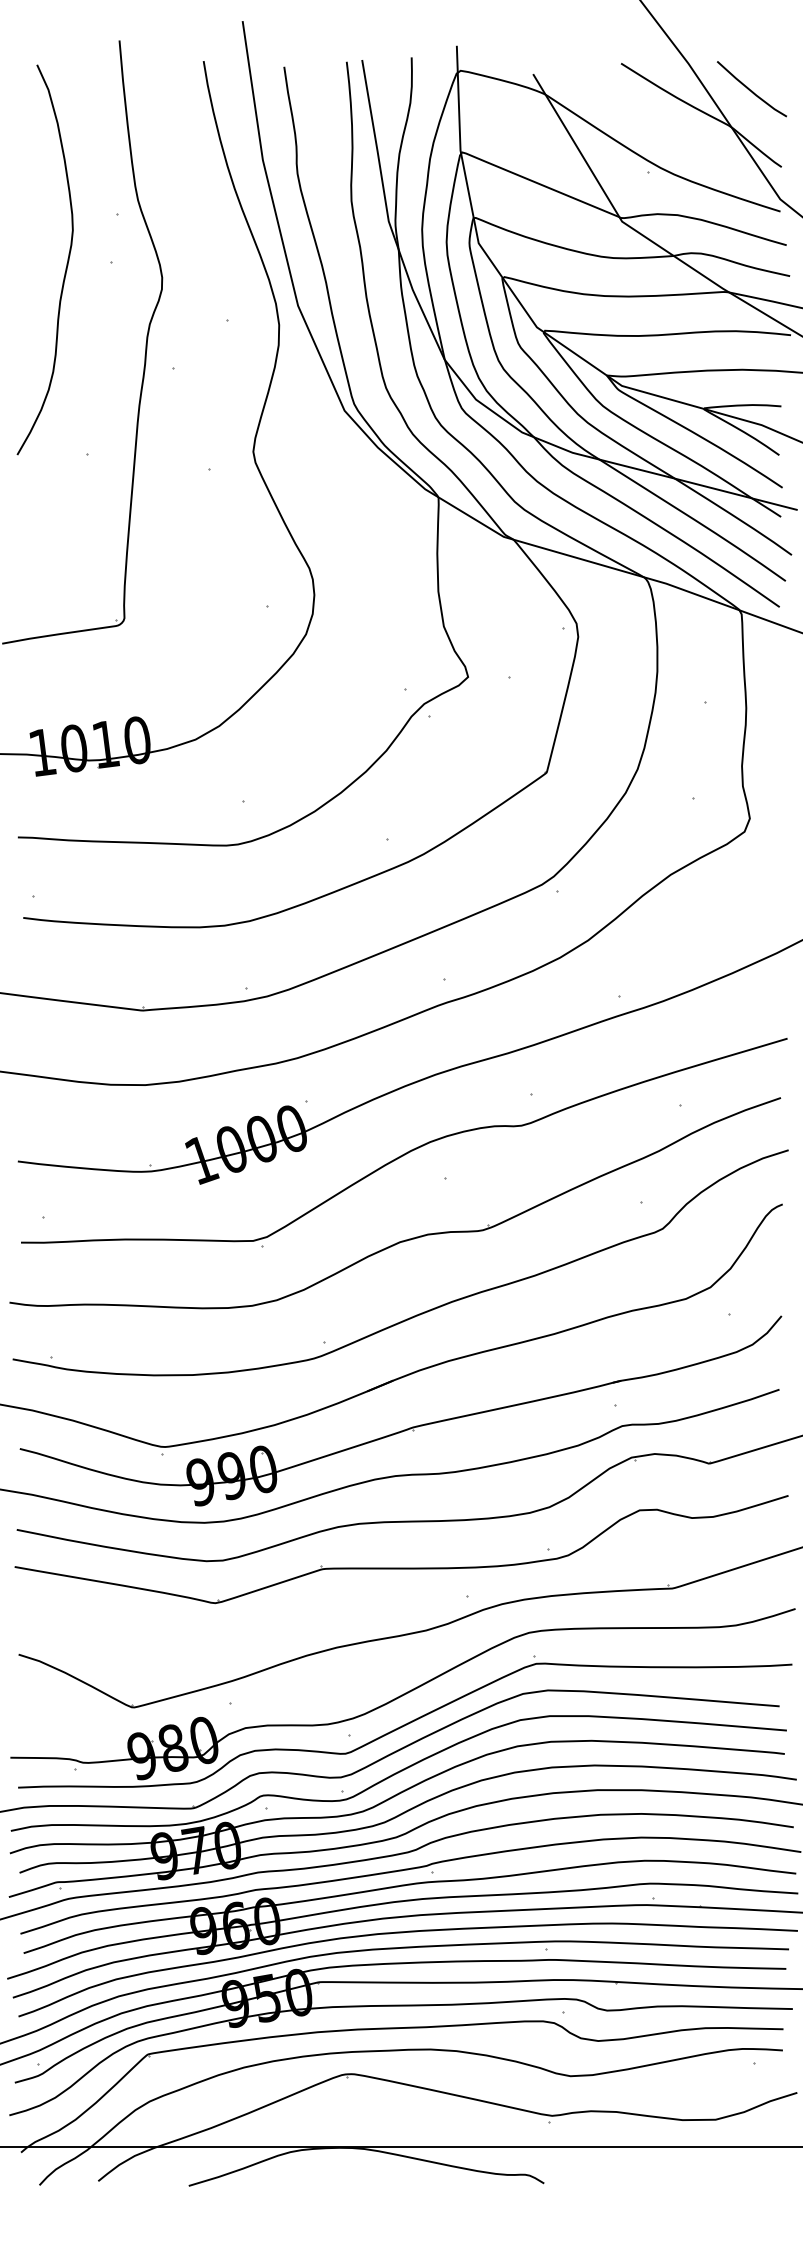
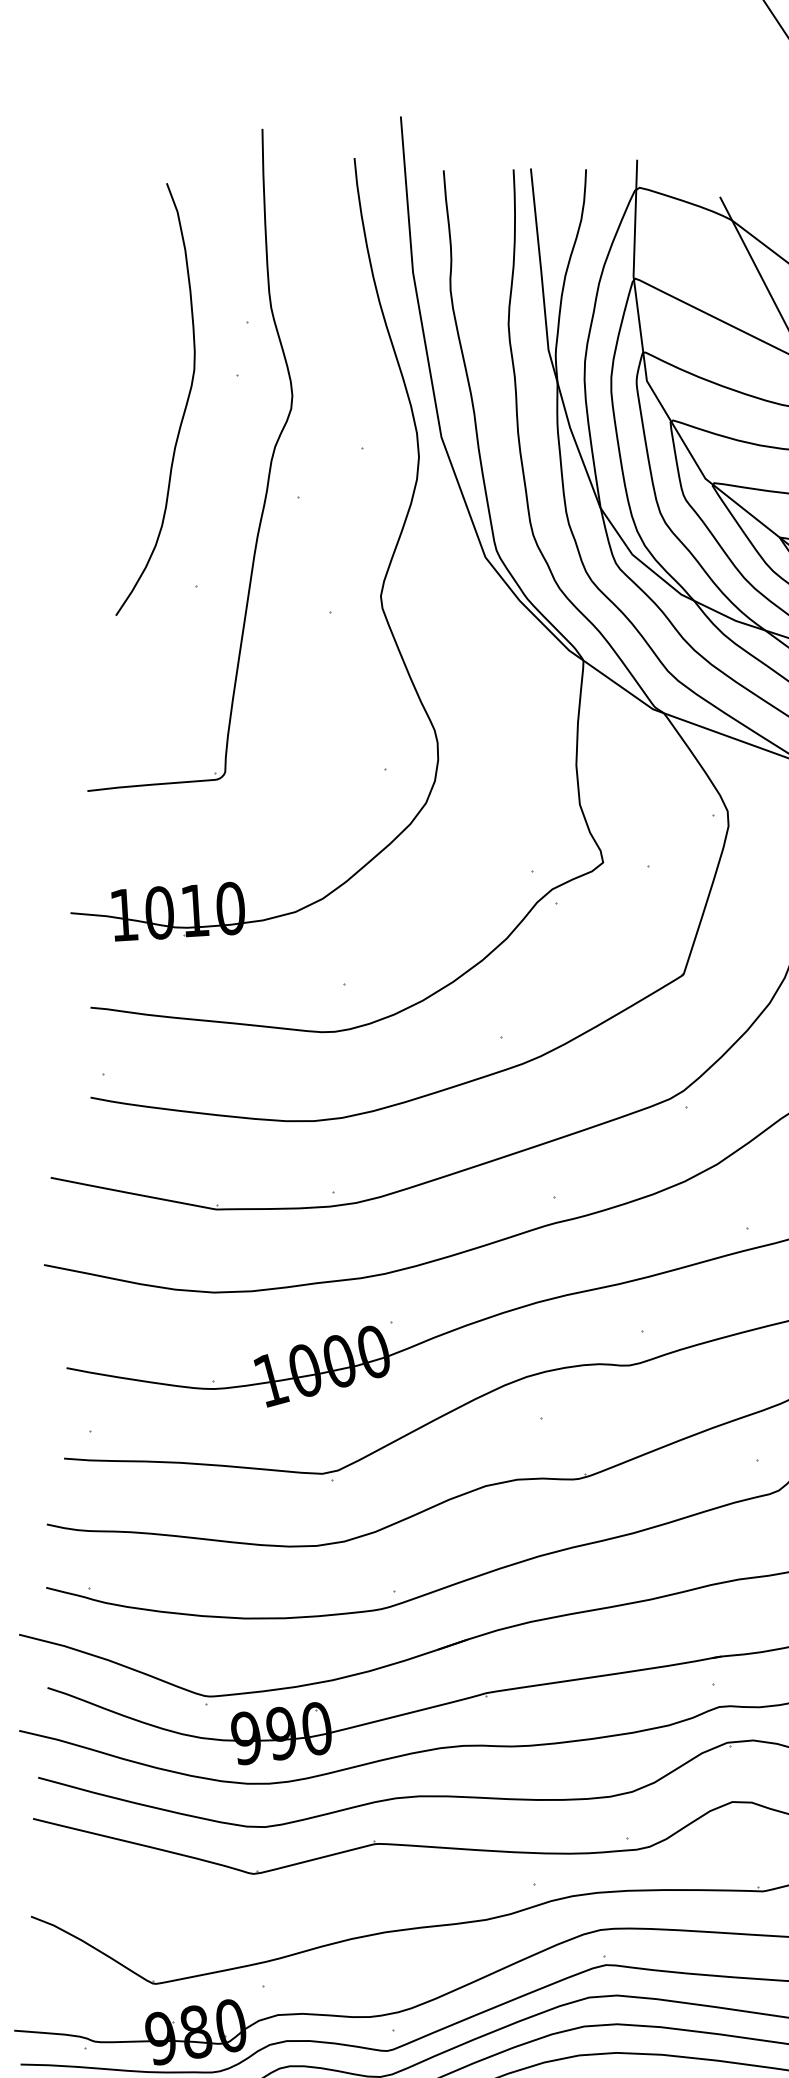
curve: (66, 263) -> (184, 406), moved

